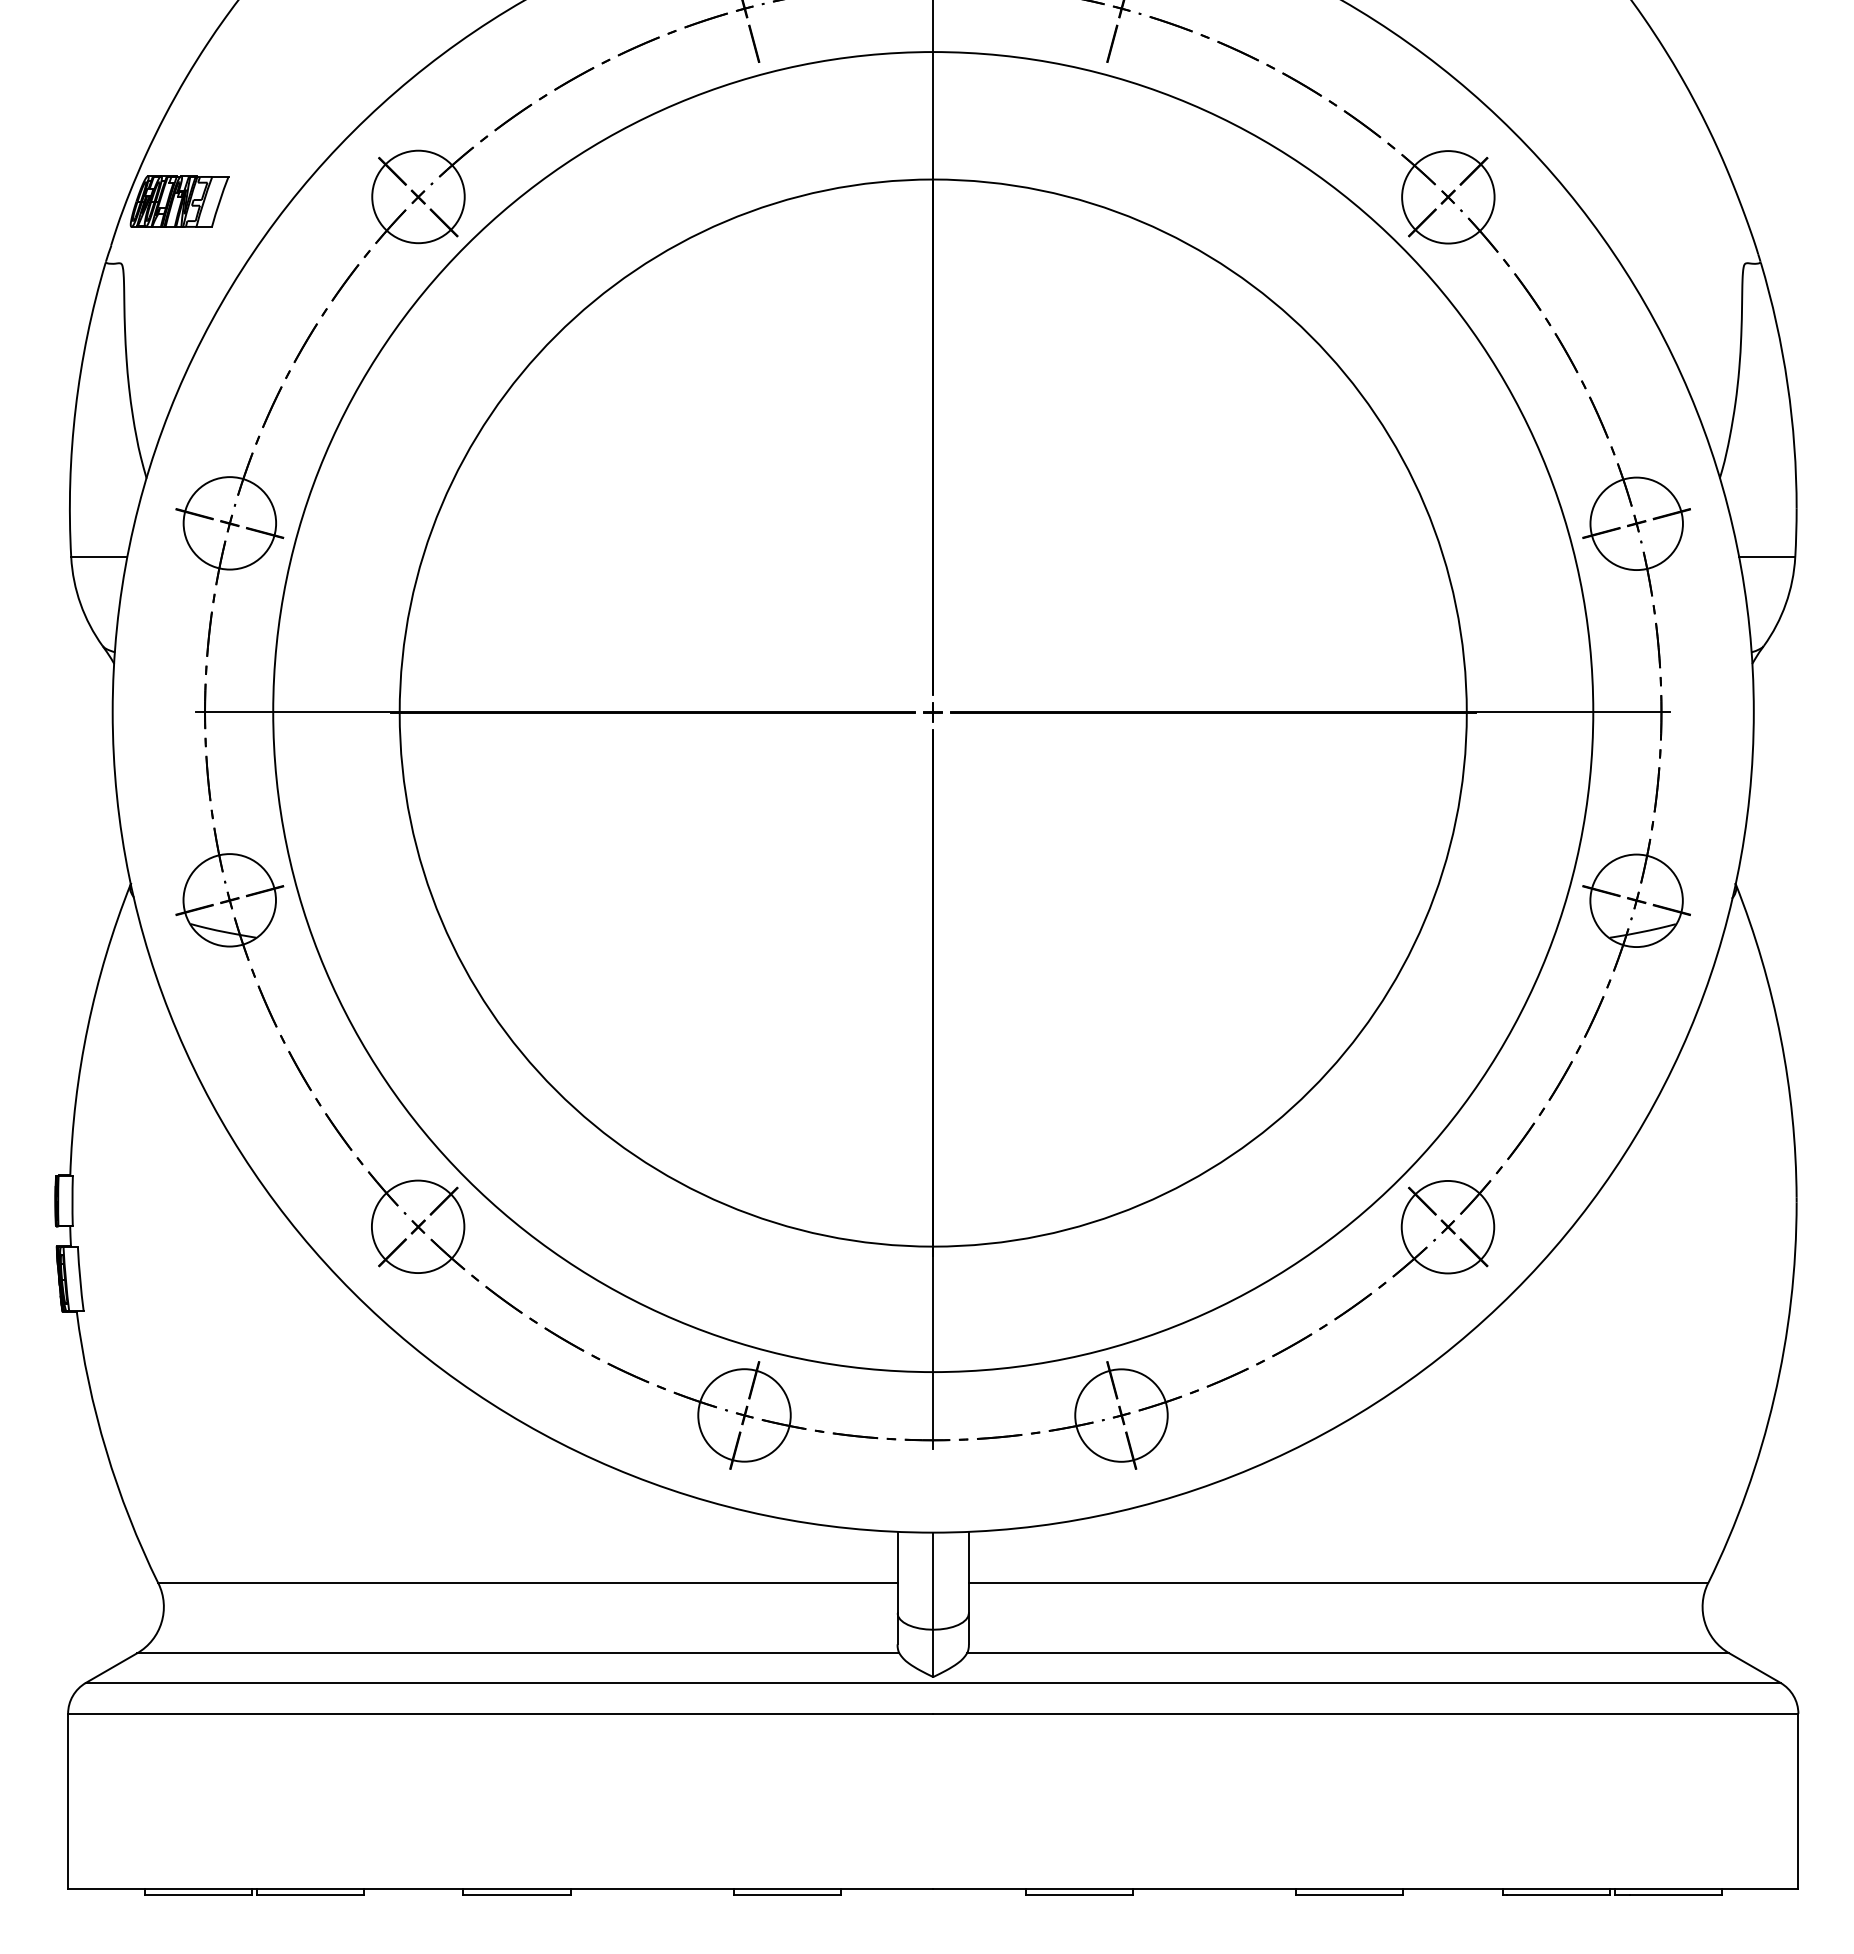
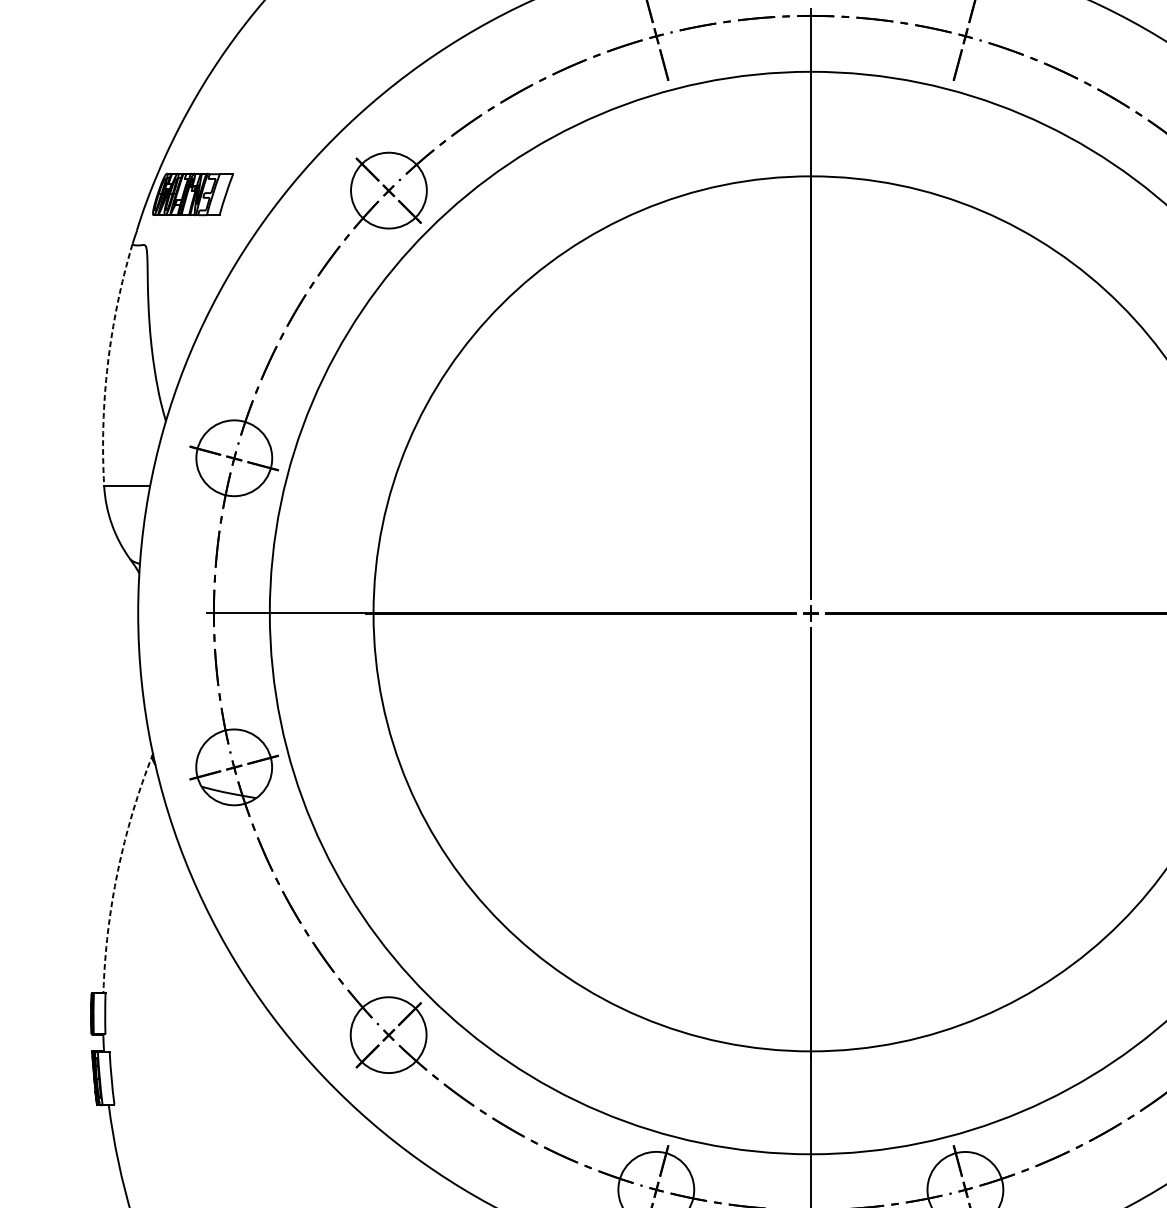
arc: (75, 408) -> (107, 364), solid -> dashed
arc: (87, 1027) -> (117, 871), solid -> dashed

